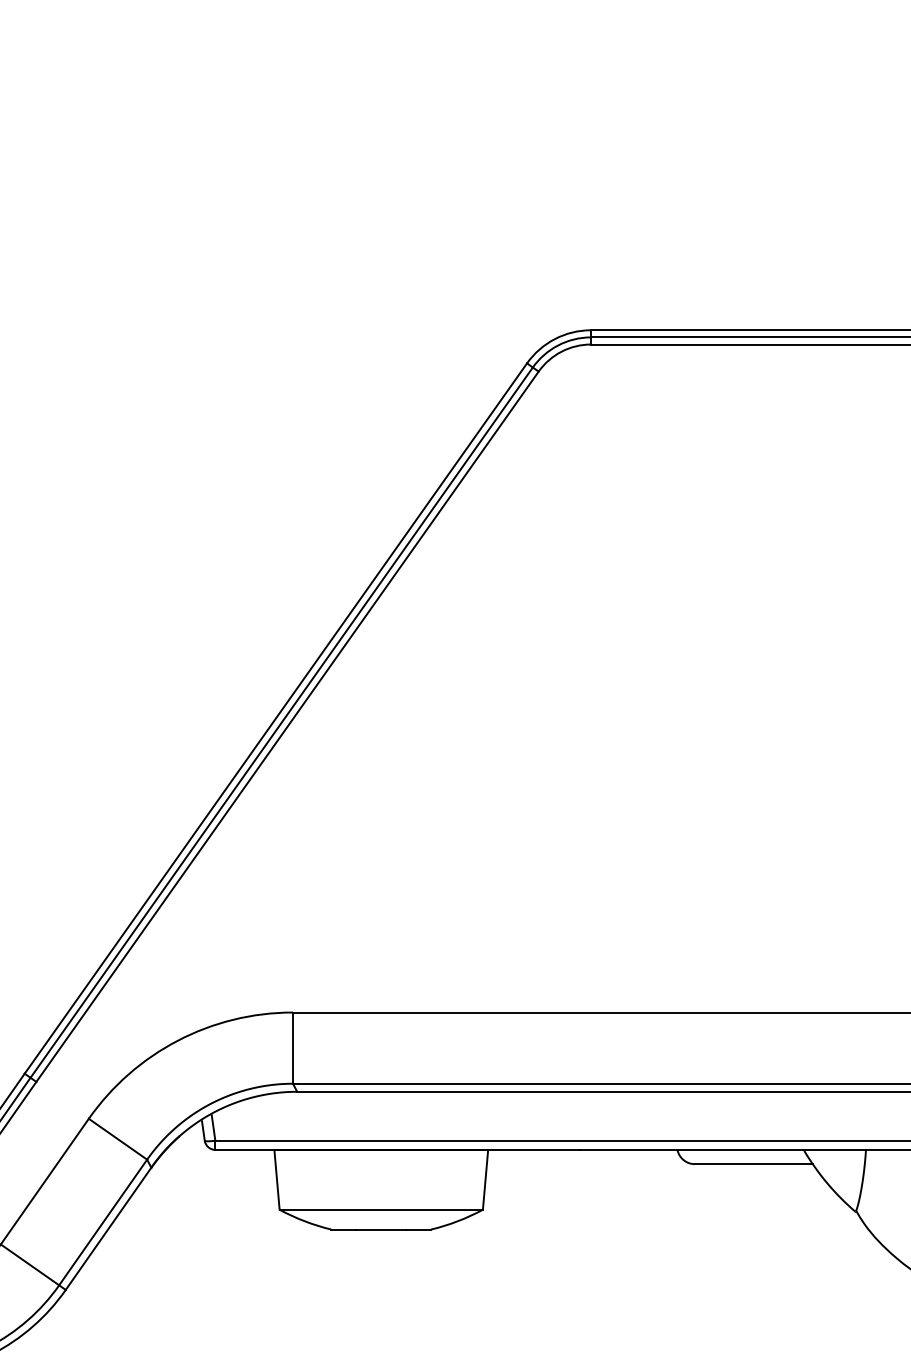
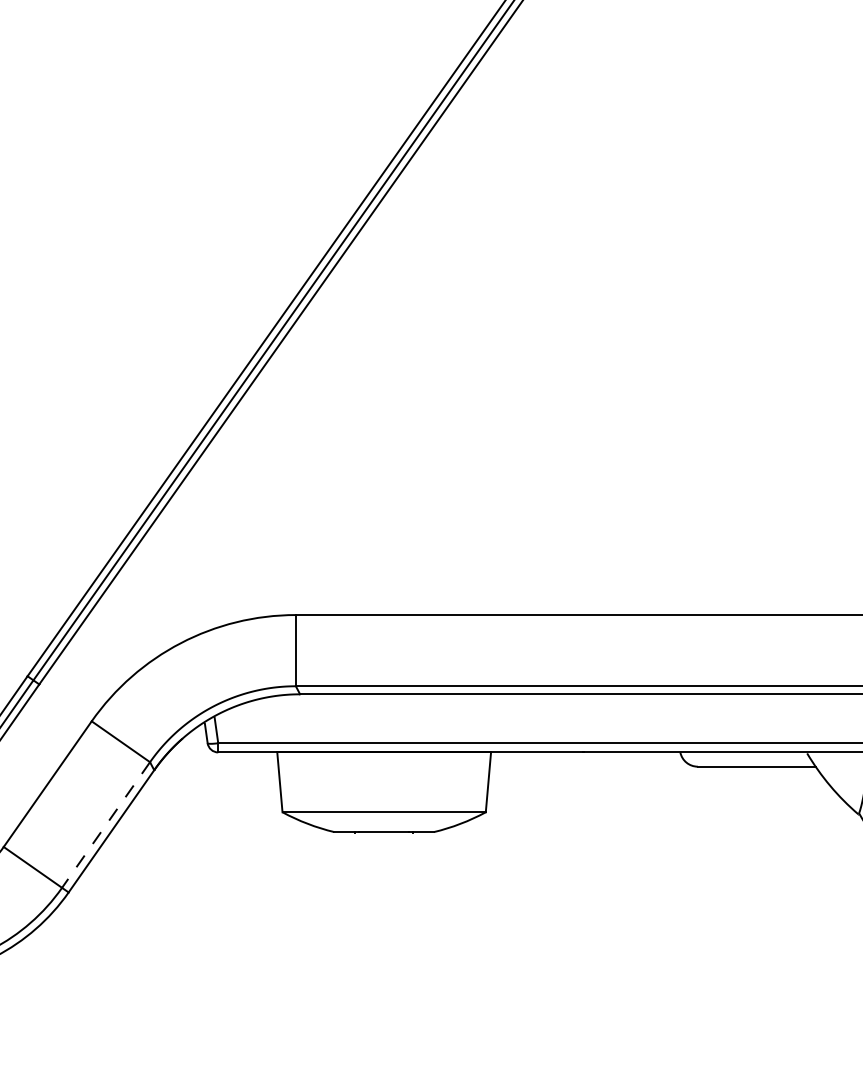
line: (103, 1222) -> (106, 825), solid -> dashed

